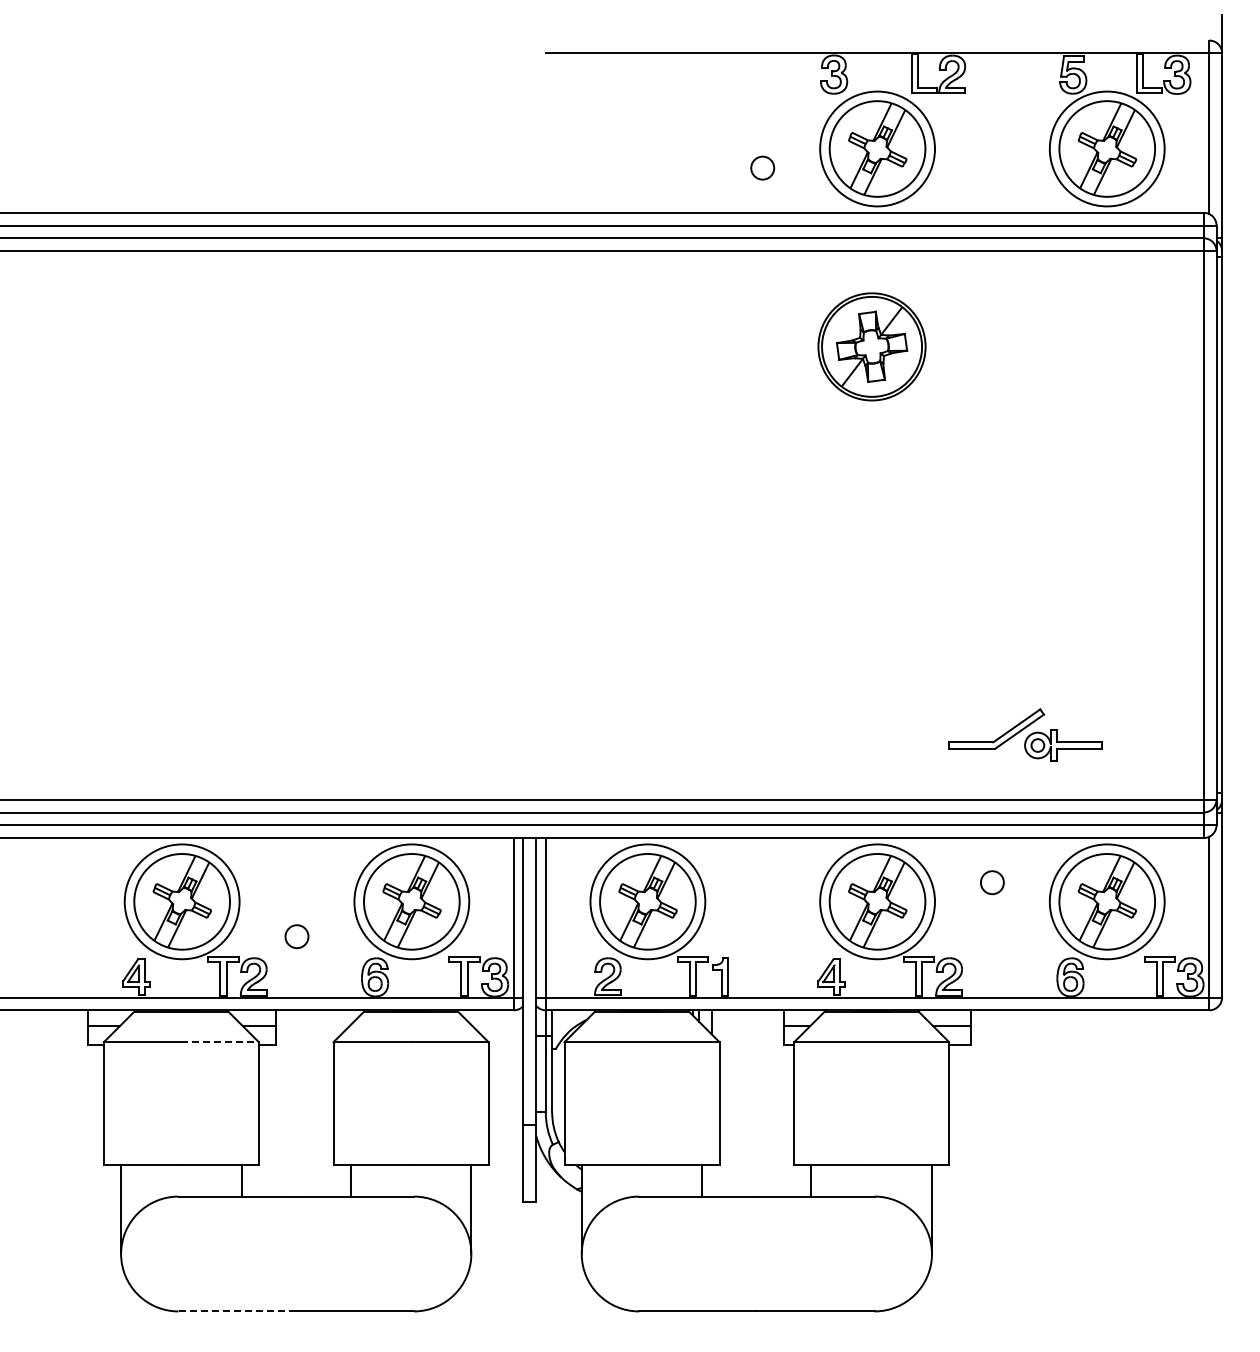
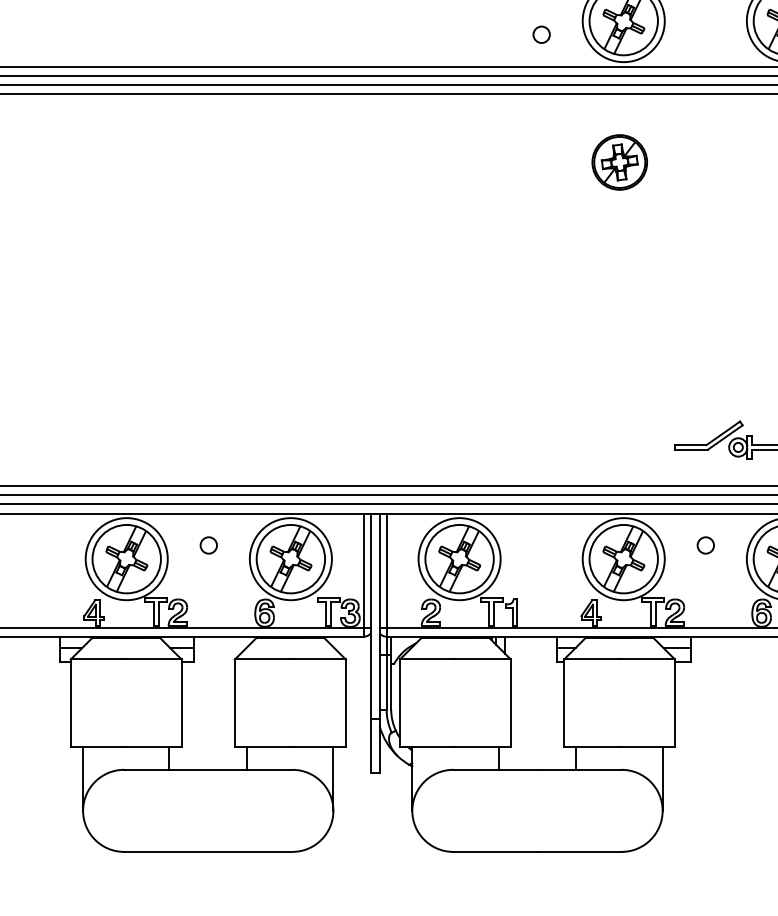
part: (871, 346) -> (619, 162), size x0.71
circle: (296, 936) -> (208, 545), moved
line: (220, 1042) -> (154, 659), dashed -> solid
line: (237, 1311) -> (166, 851), dashed -> solid

